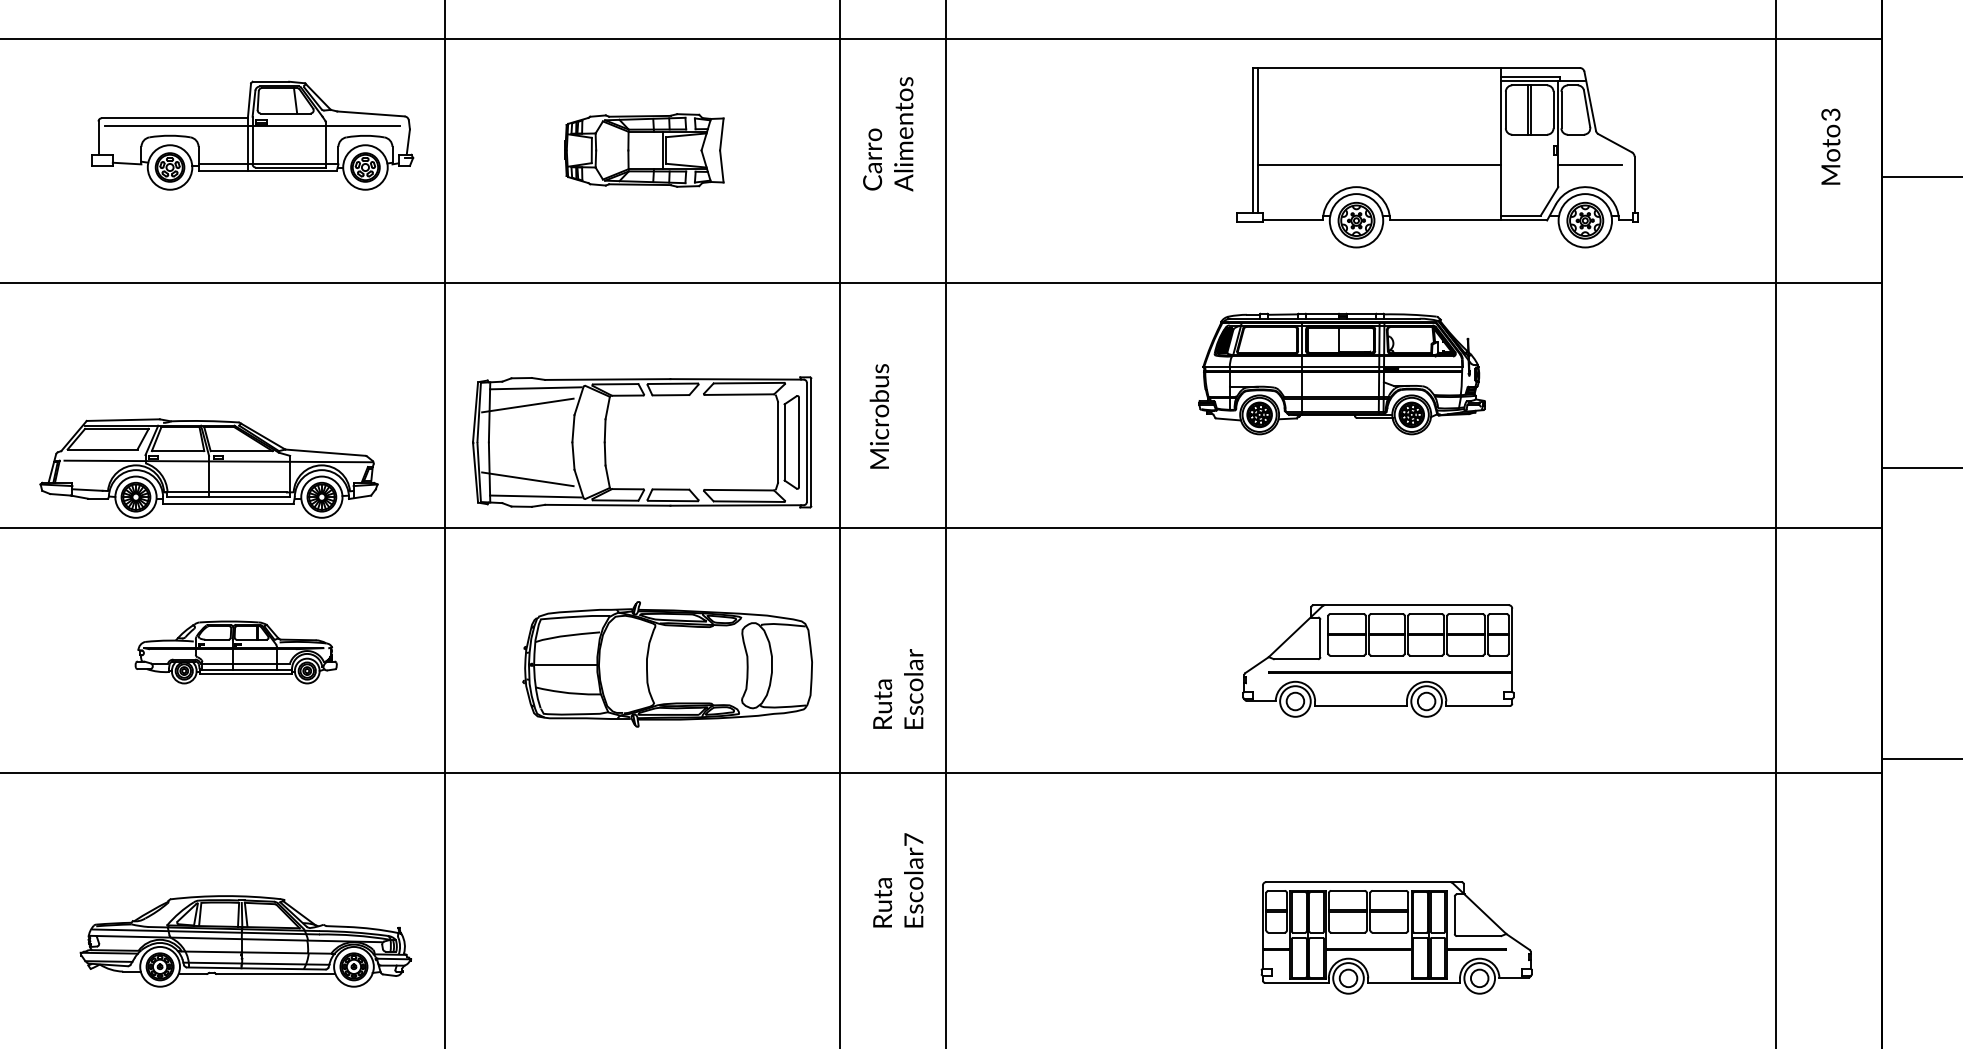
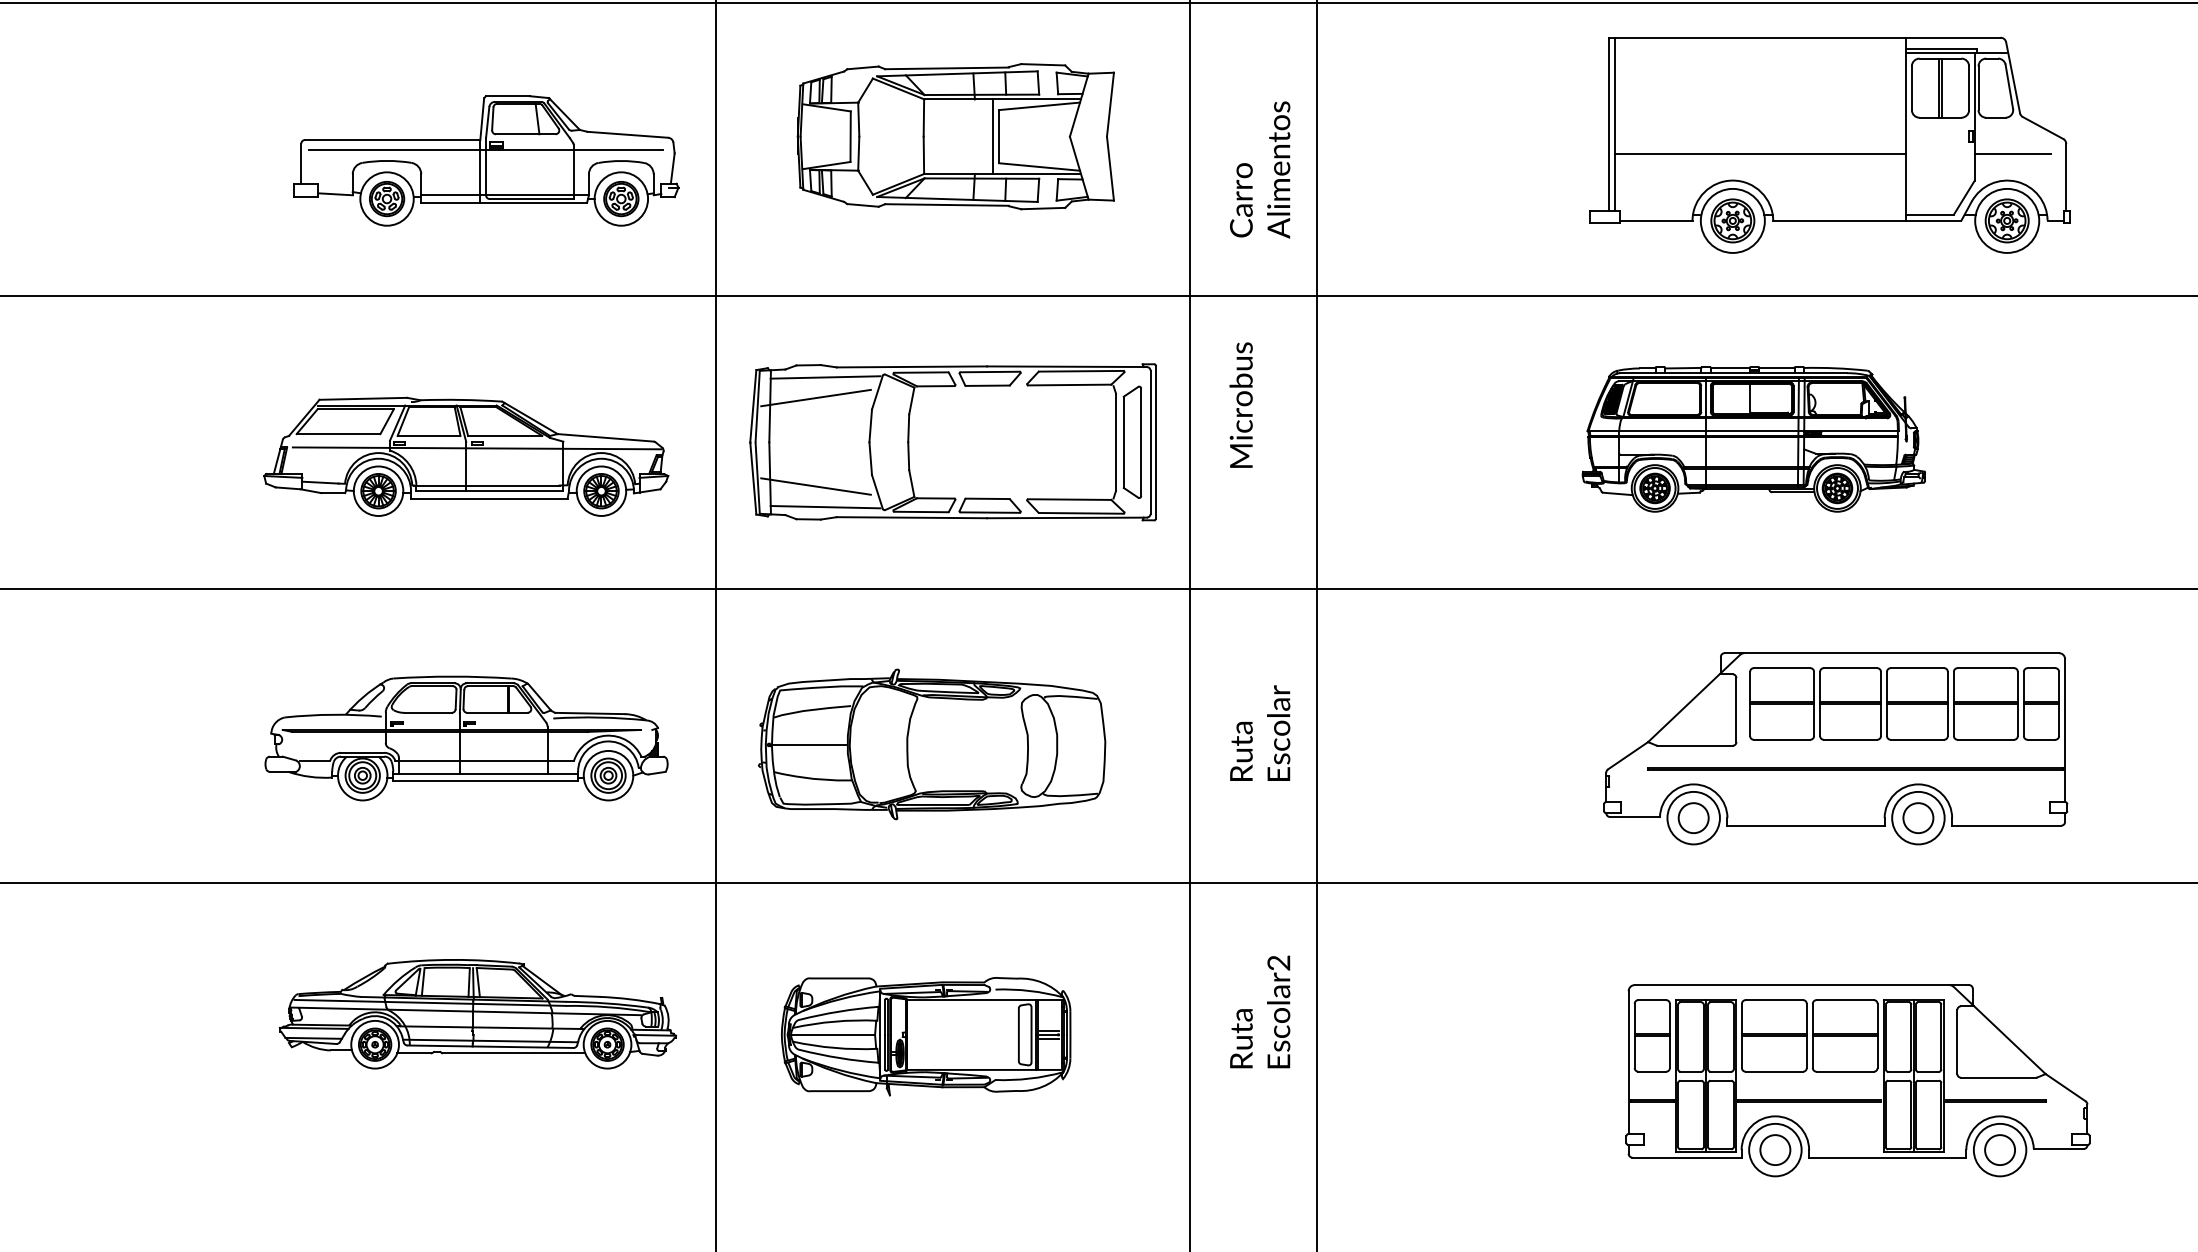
text: (888, 134) -> (1260, 170), moved
part: (252, 135) -> (485, 160), moved
part: (644, 150) -> (955, 136), size x1.67
part: (1437, 157) -> (1829, 145), moved
part: (1341, 373) -> (1753, 438), moved
text: (879, 416) -> (1241, 405), moved
part: (642, 442) -> (953, 442), moved
part: (208, 468) -> (465, 456), moved
part: (235, 652) -> (465, 738), size x1.67
part: (1378, 660) -> (1835, 748), size x1.43
part: (667, 664) -> (931, 744), moved
text: (898, 688) -> (1260, 732), moved
text: (913, 839) -> (1278, 962), Escolar7 -> Escolar2
part: (619, 900) -> (925, 1035), added
part: (1396, 937) -> (1857, 1080), size x1.43
part: (245, 941) -> (477, 1014), moved

